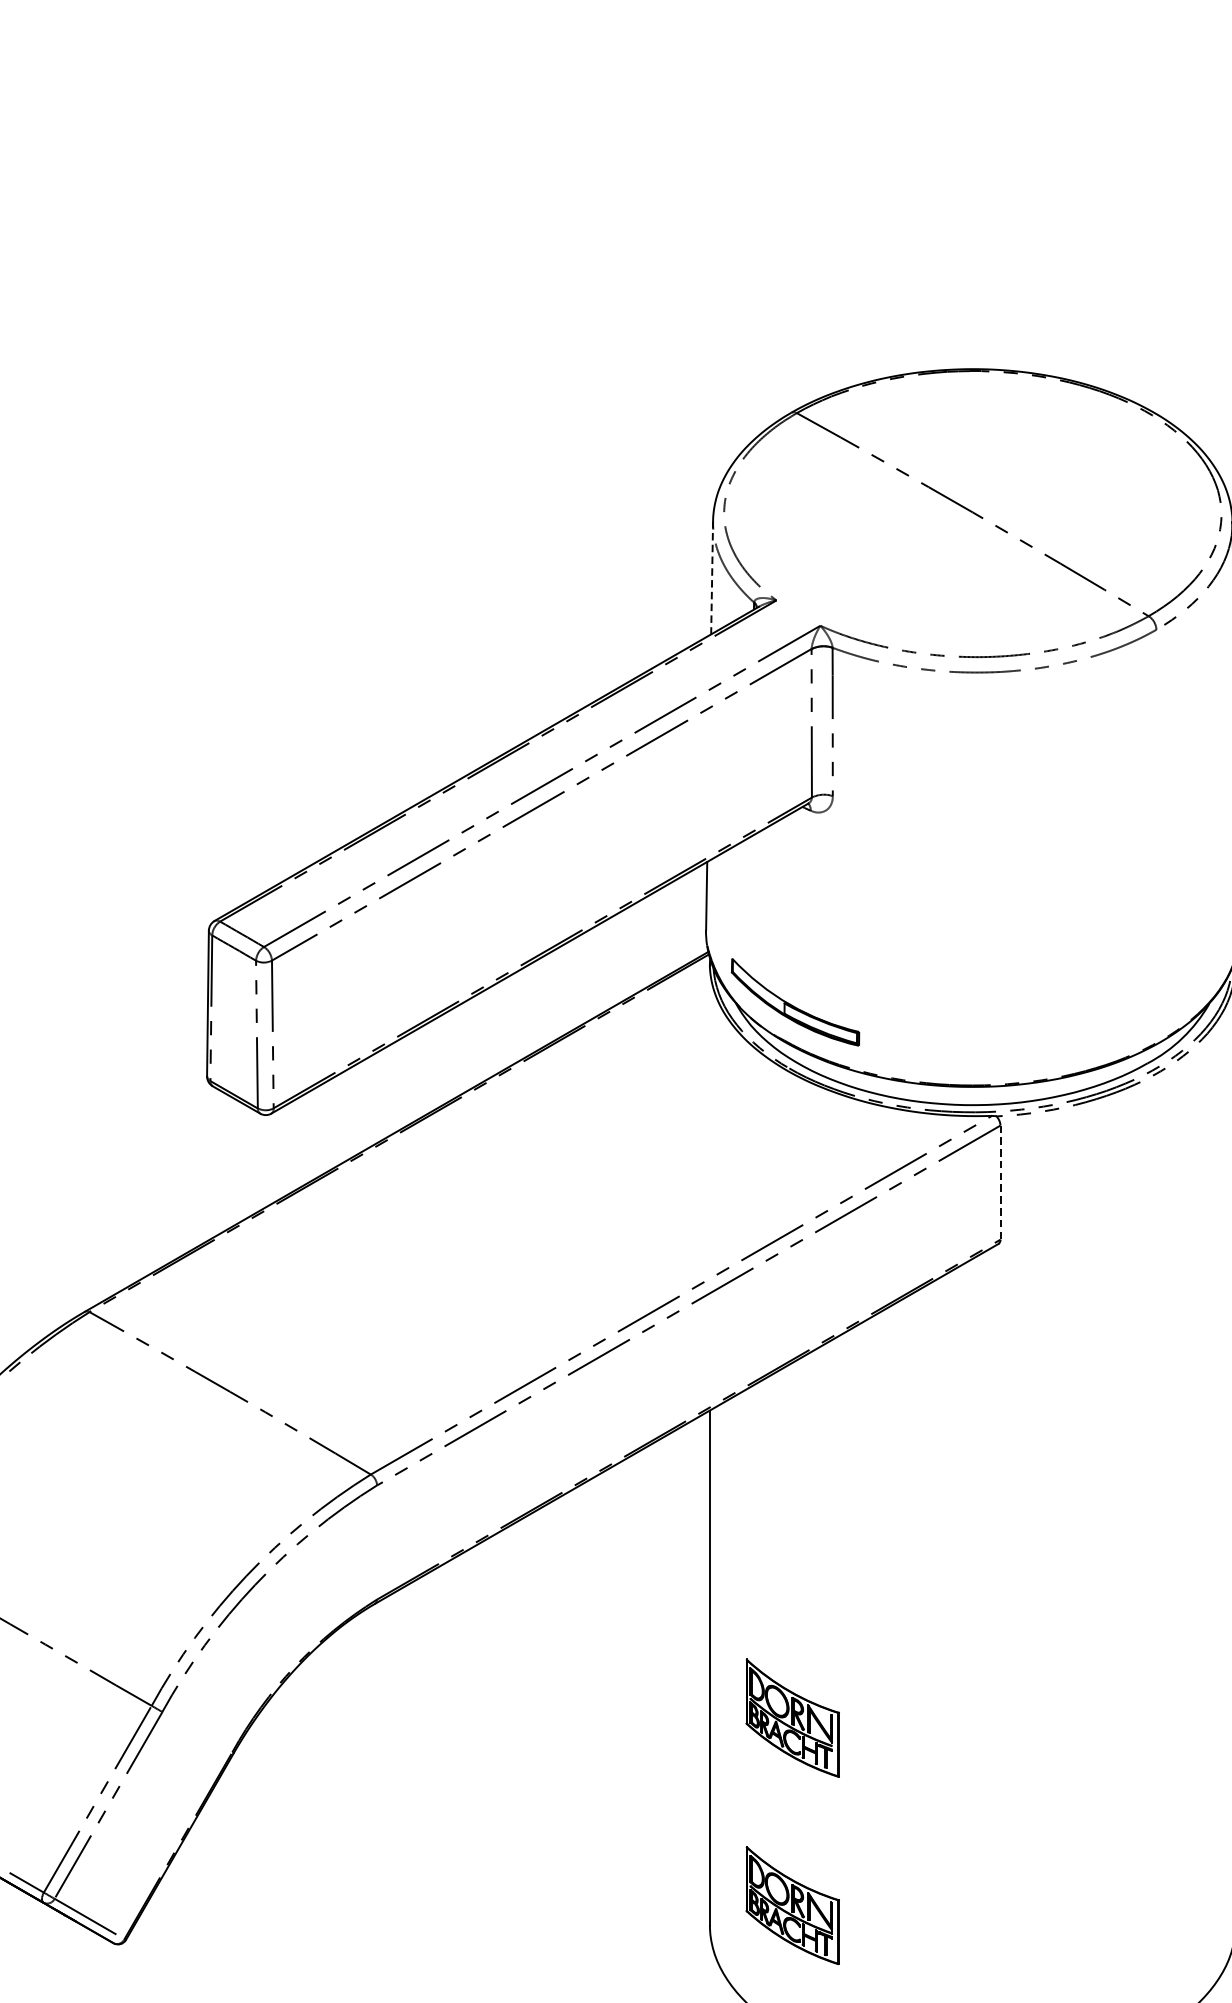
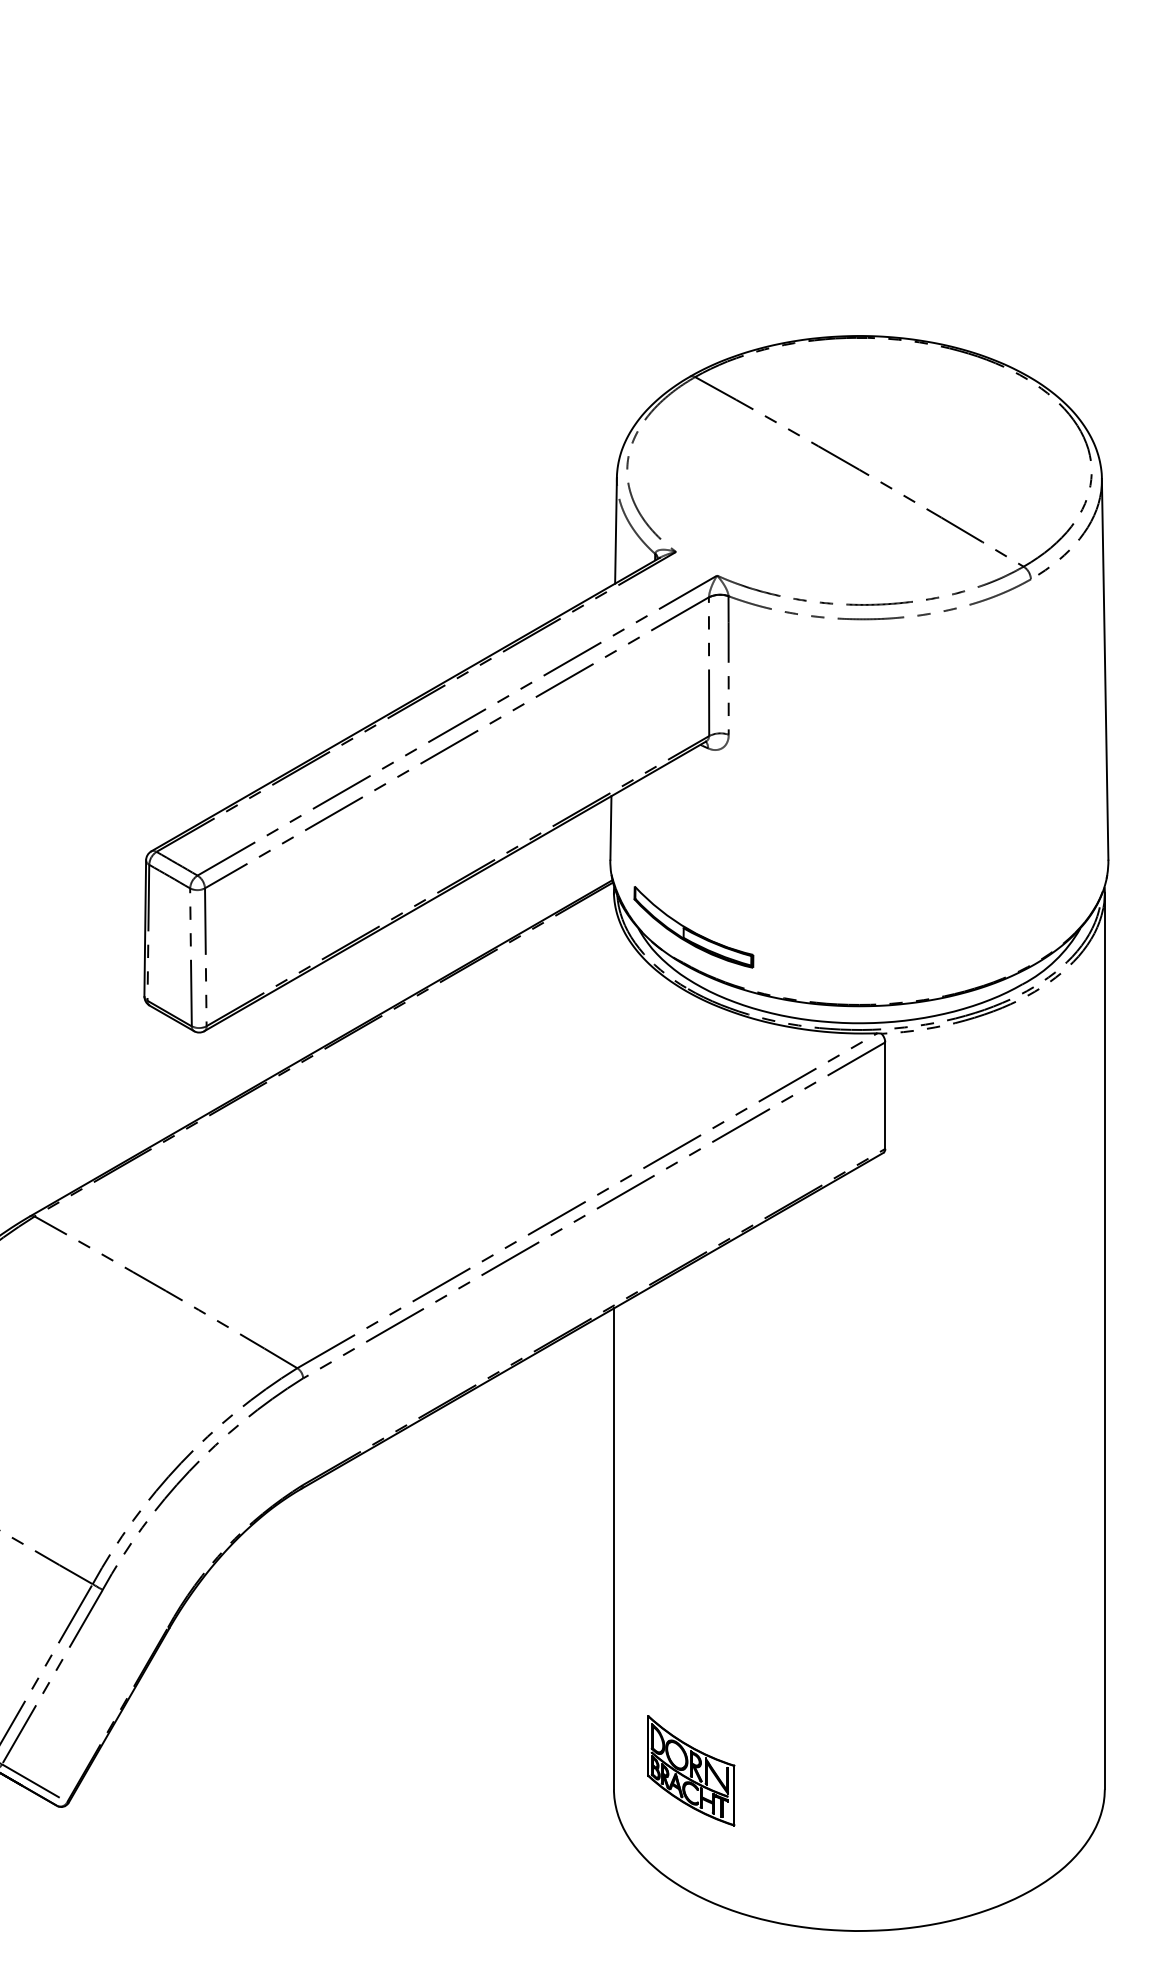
line: (712, 577) -> (616, 530), dashed -> solid
line: (1000, 1183) -> (885, 1096), dashed -> solid
part: (792, 1717) -> (691, 1595), removed

